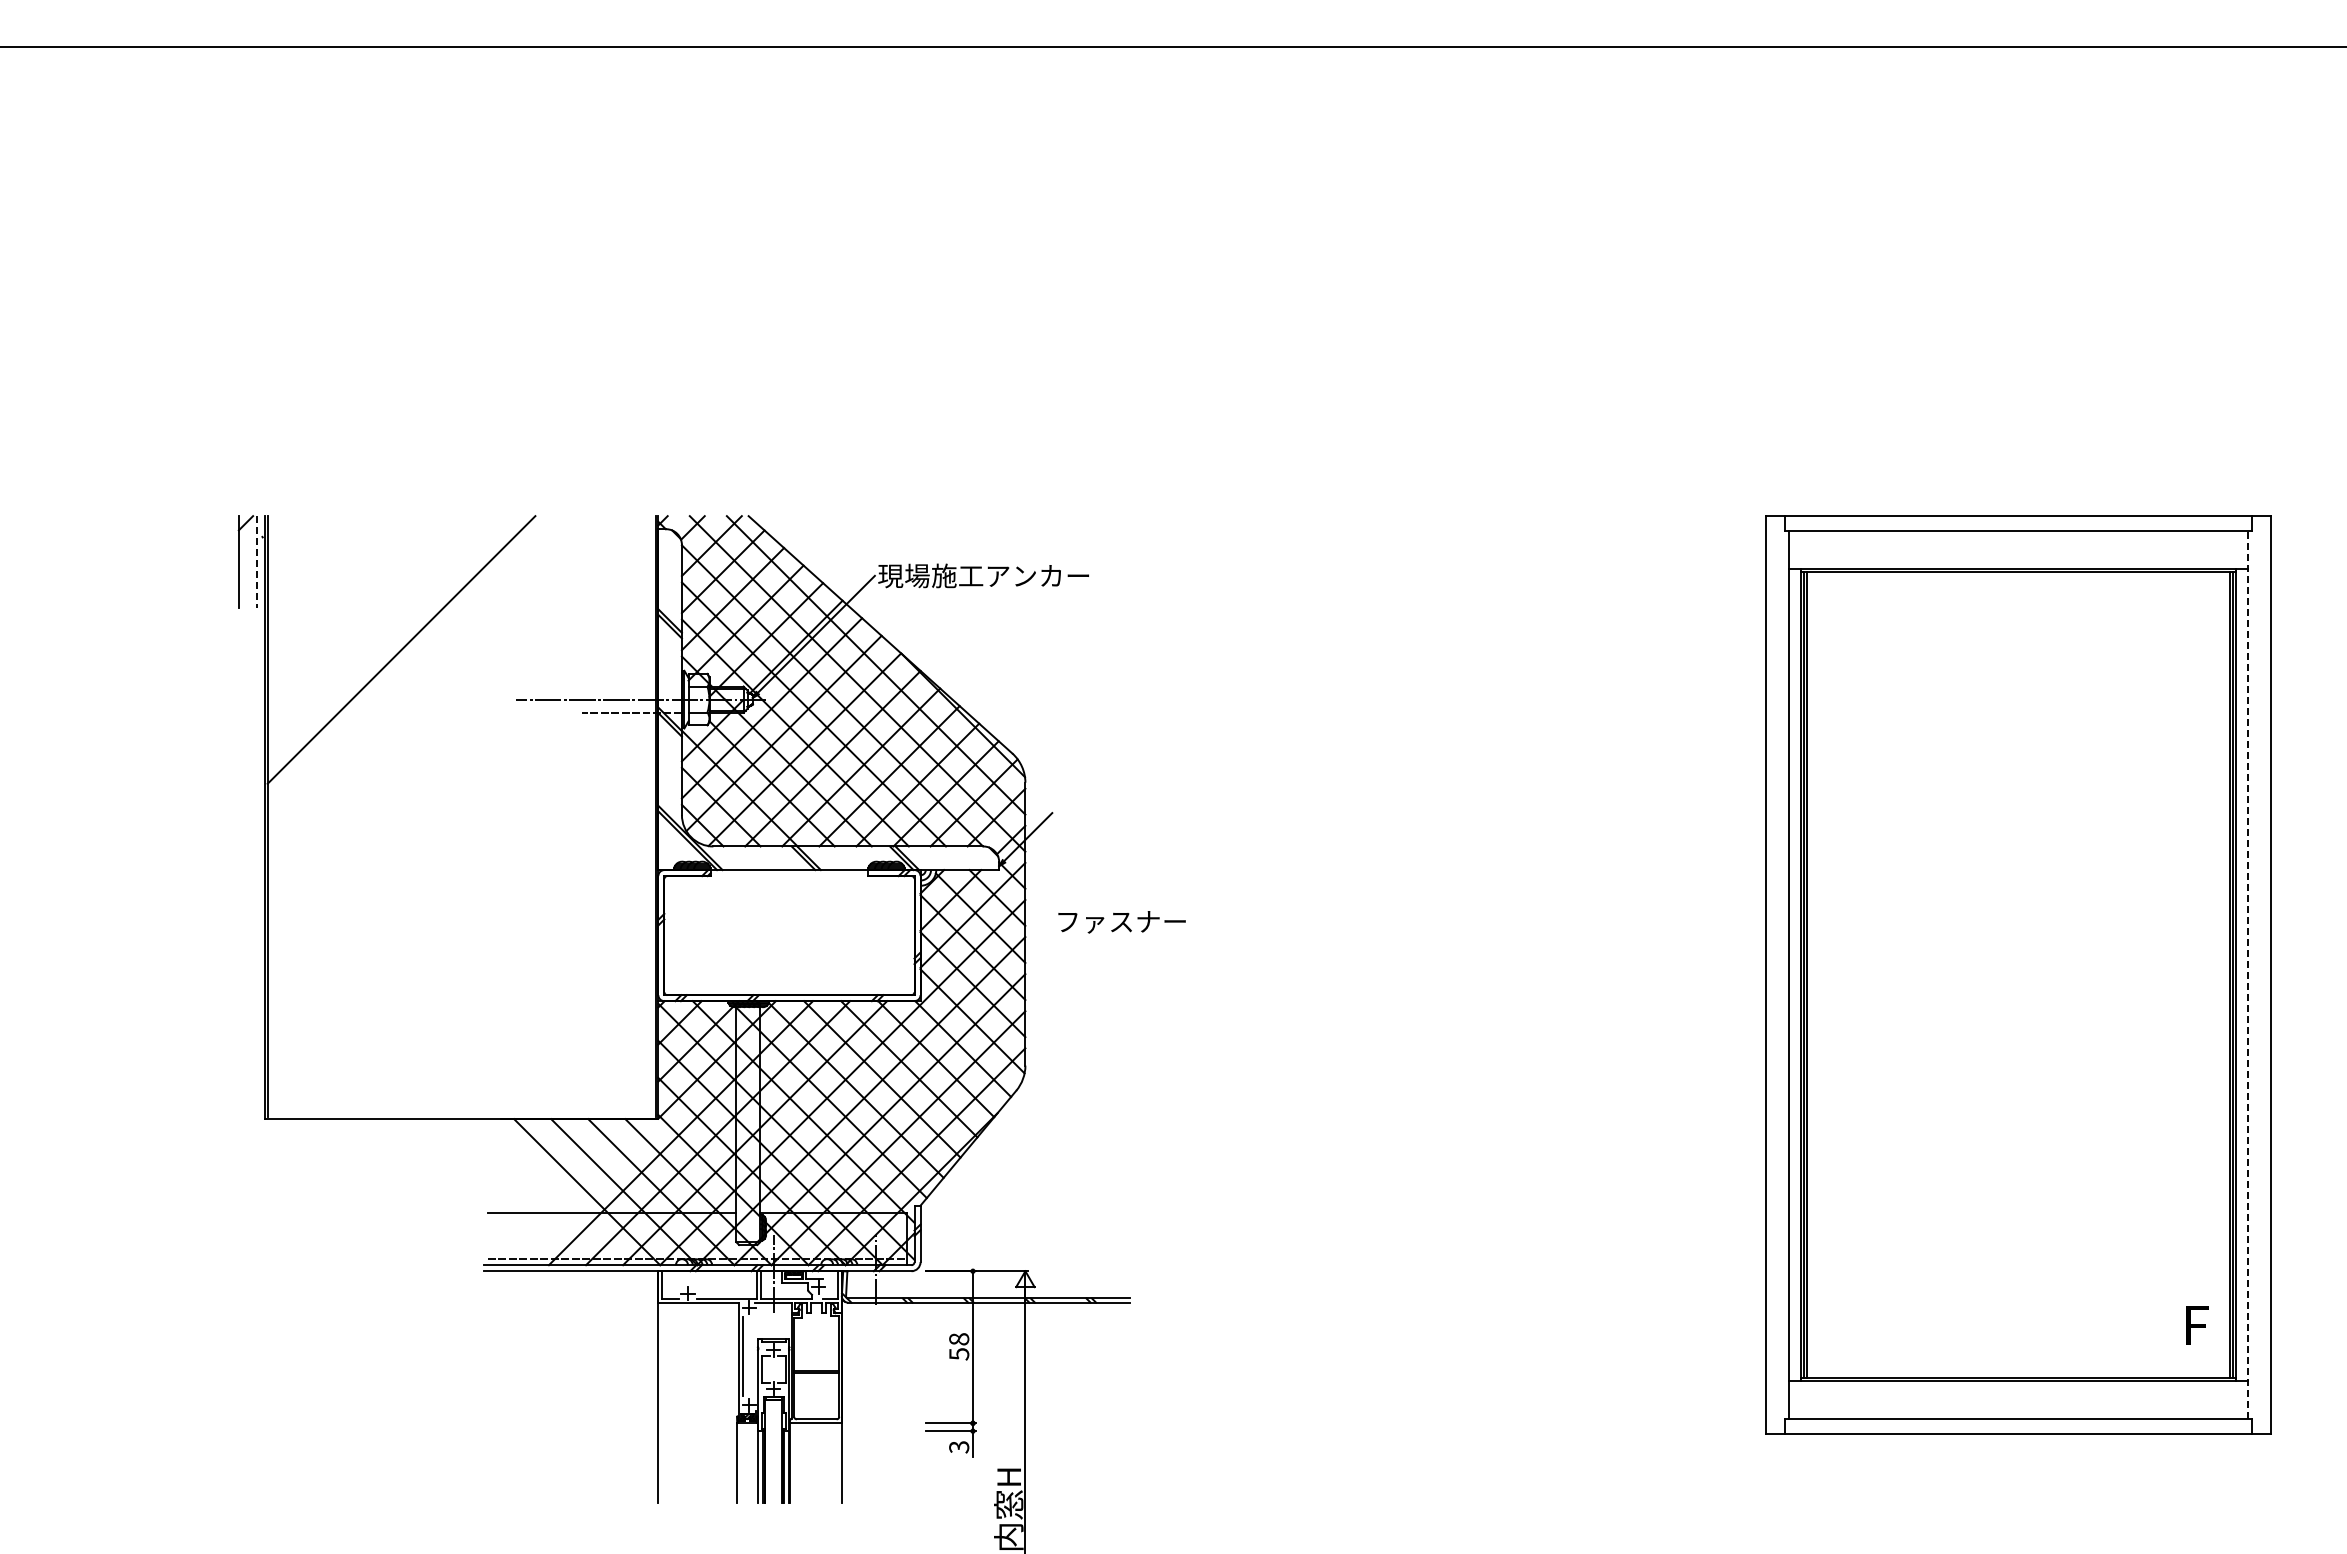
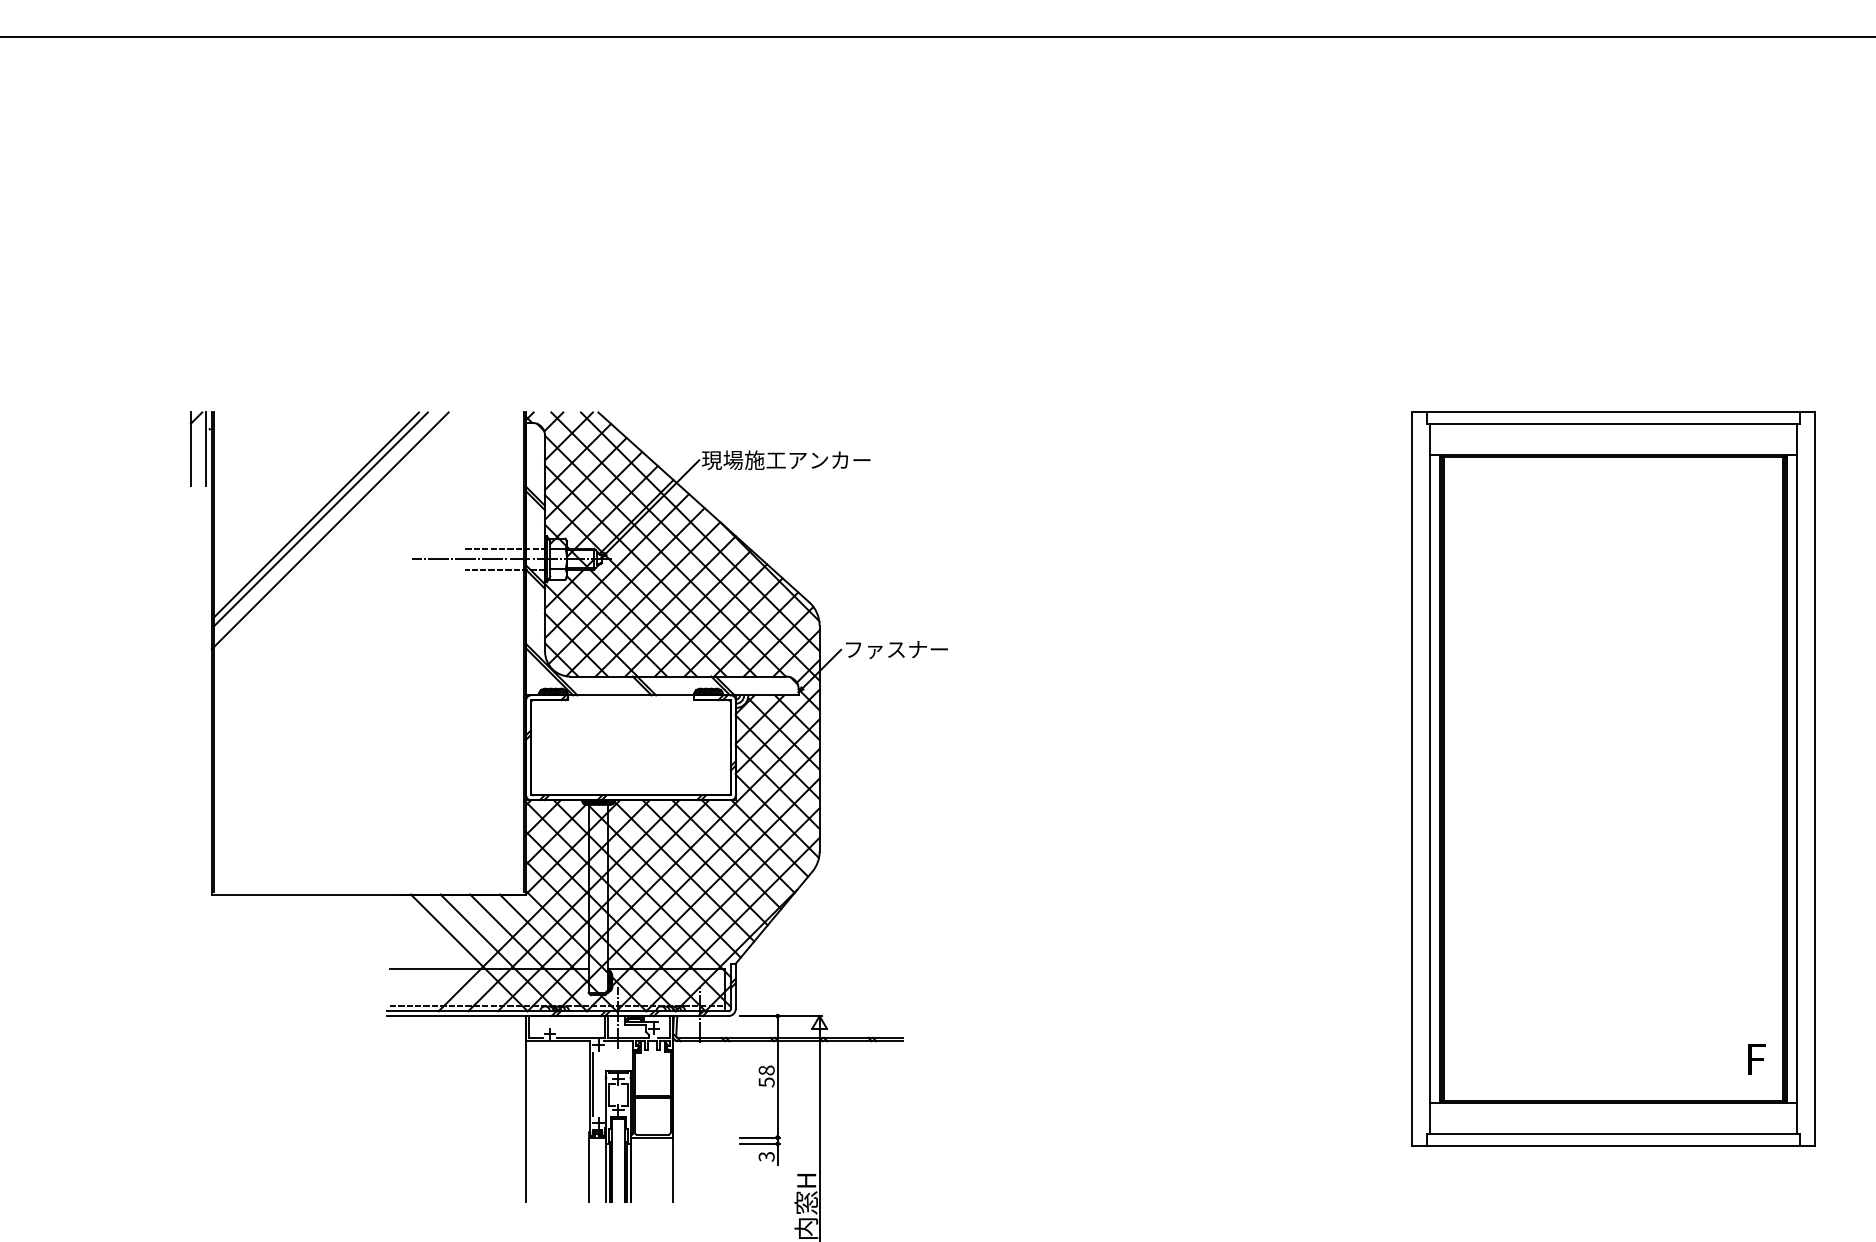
line: (257, 561) -> (205, 448), dashed -> solid
line: (395, 644) -> (316, 515), added
line: (413, 664) -> (330, 531), added
line: (631, 686) -> (504, 548), added
text: (1121, 922) -> (896, 650), moved
line: (2247, 974) -> (1796, 778), dashed -> solid

